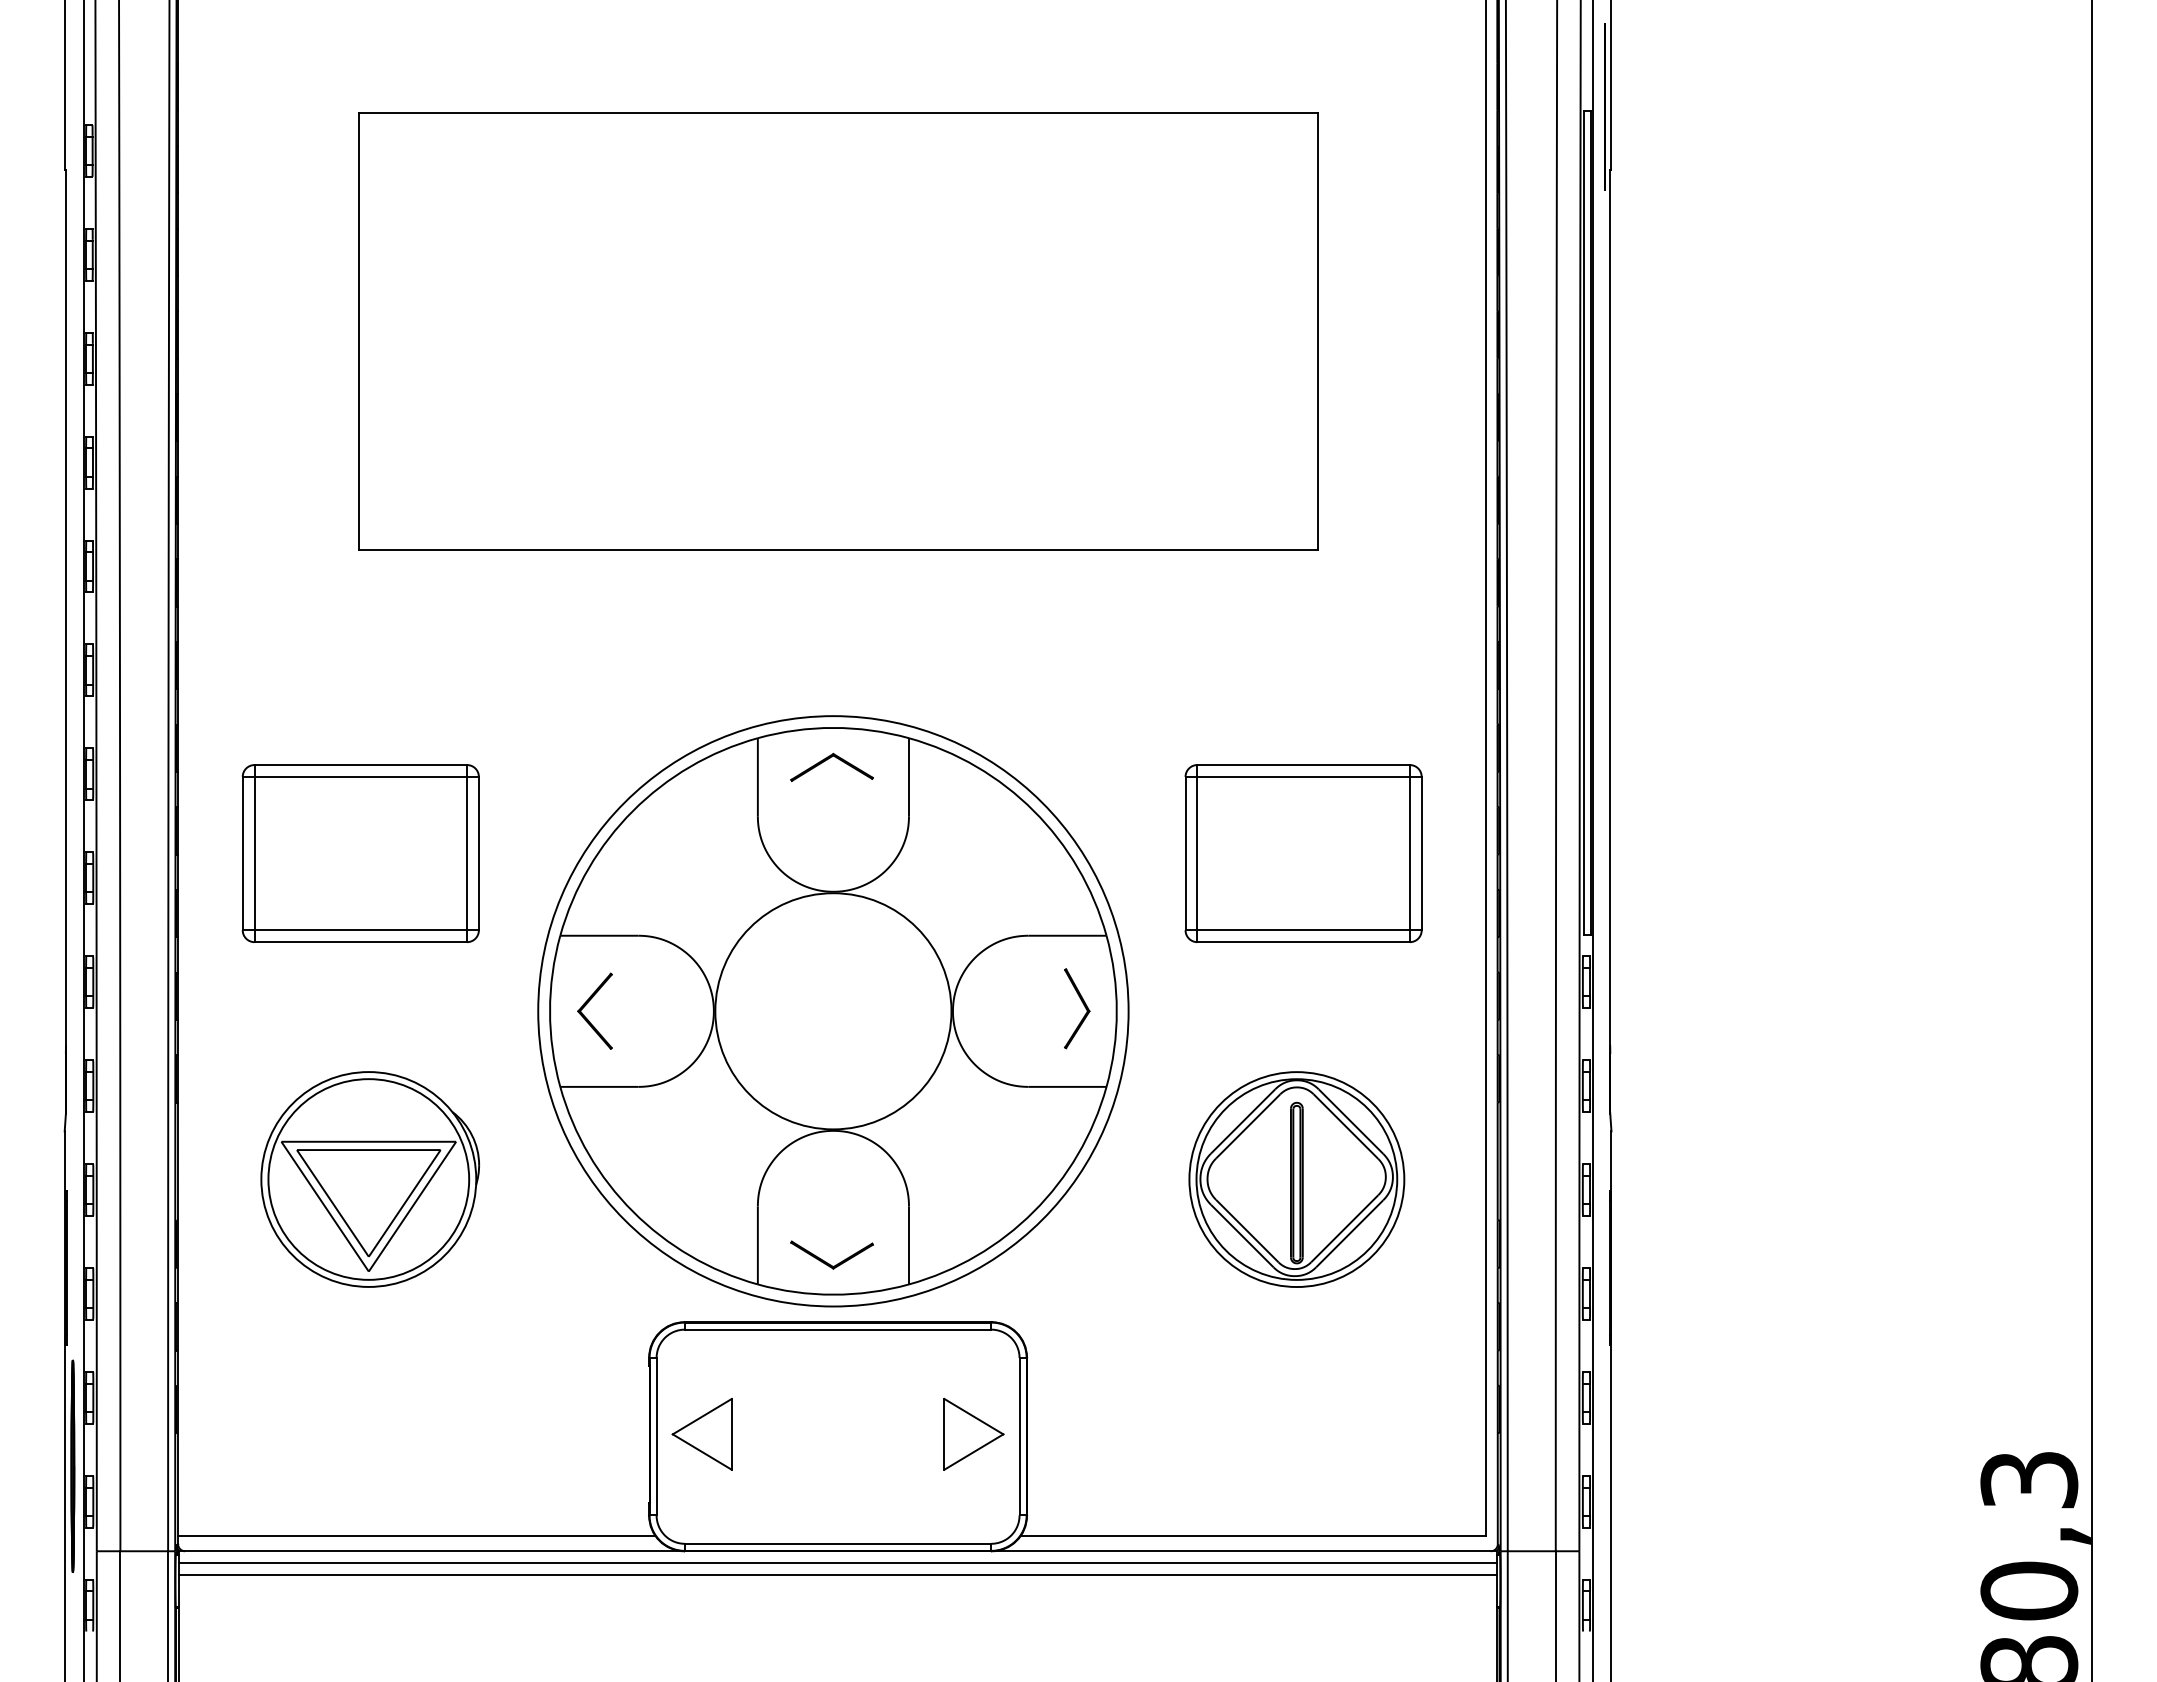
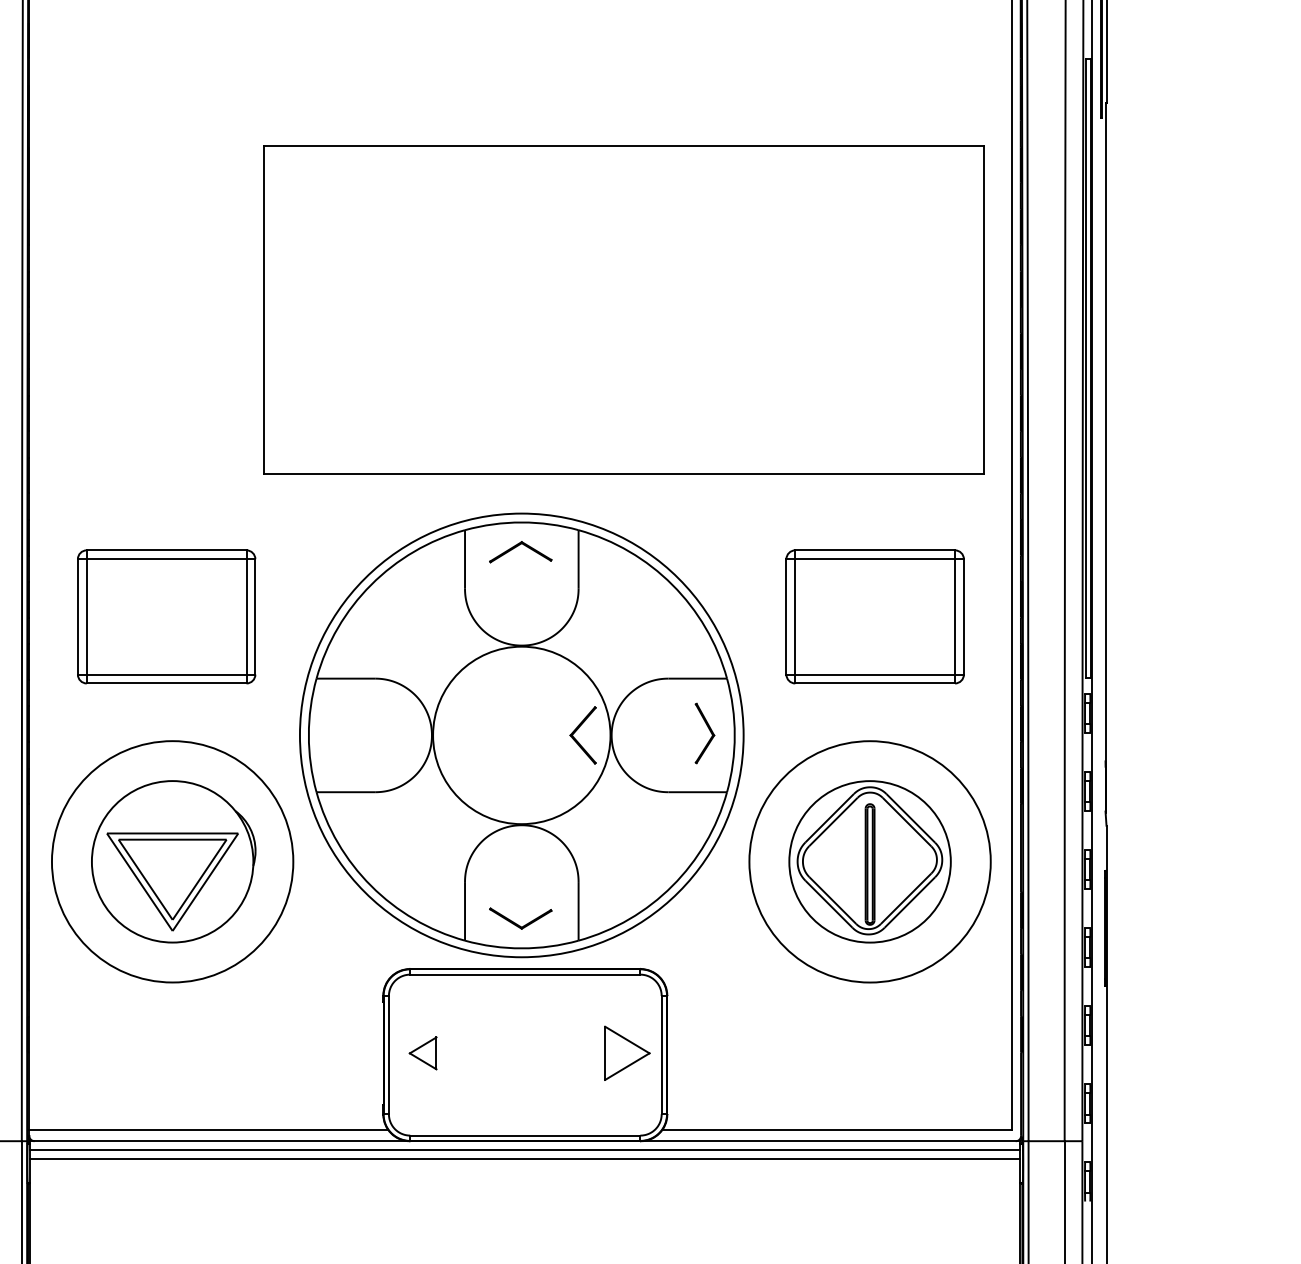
part: (838, 331) -> (624, 310), moved
part: (587, 1004) -> (577, 730), moved
circle: (368, 1179) -> (172, 861), size x1.6
circle: (1296, 1179) -> (869, 861), size x1.6
part: (701, 1434) -> (422, 1053), size x0.6

